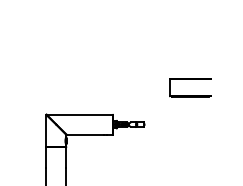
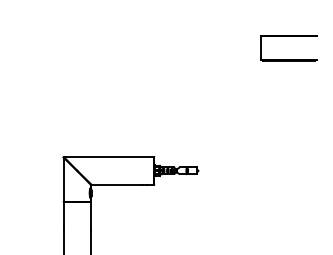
part: (190, 95) -> (288, 59), moved

